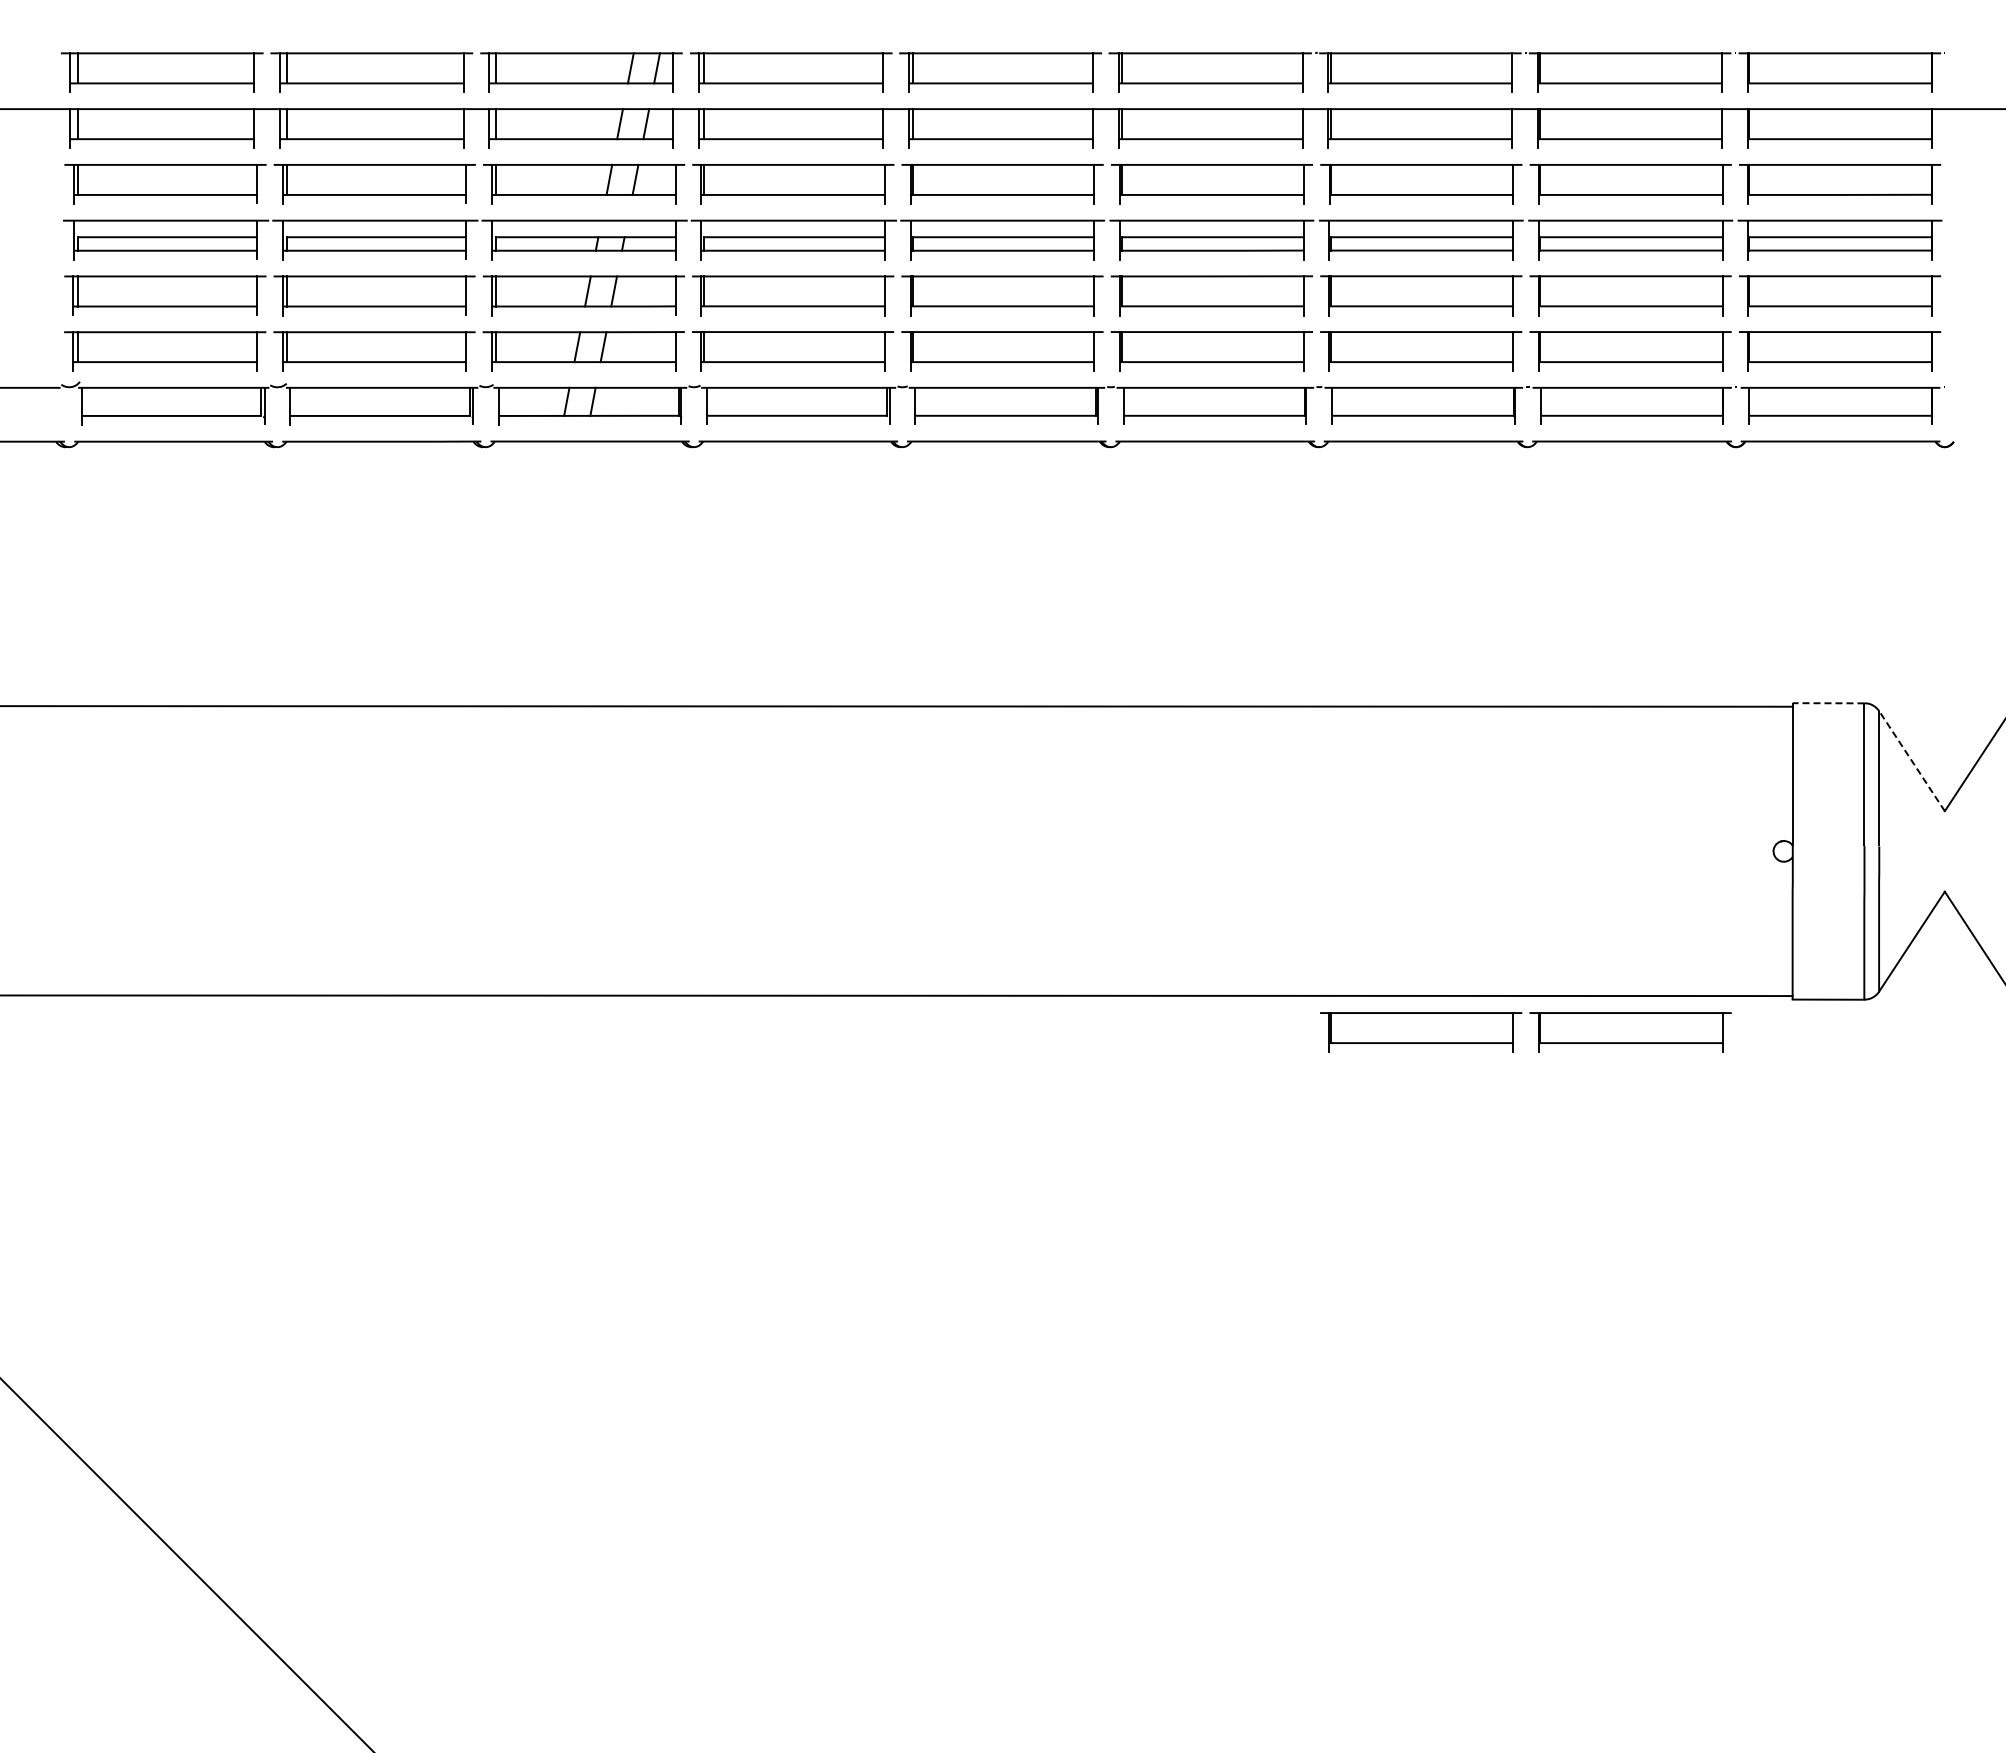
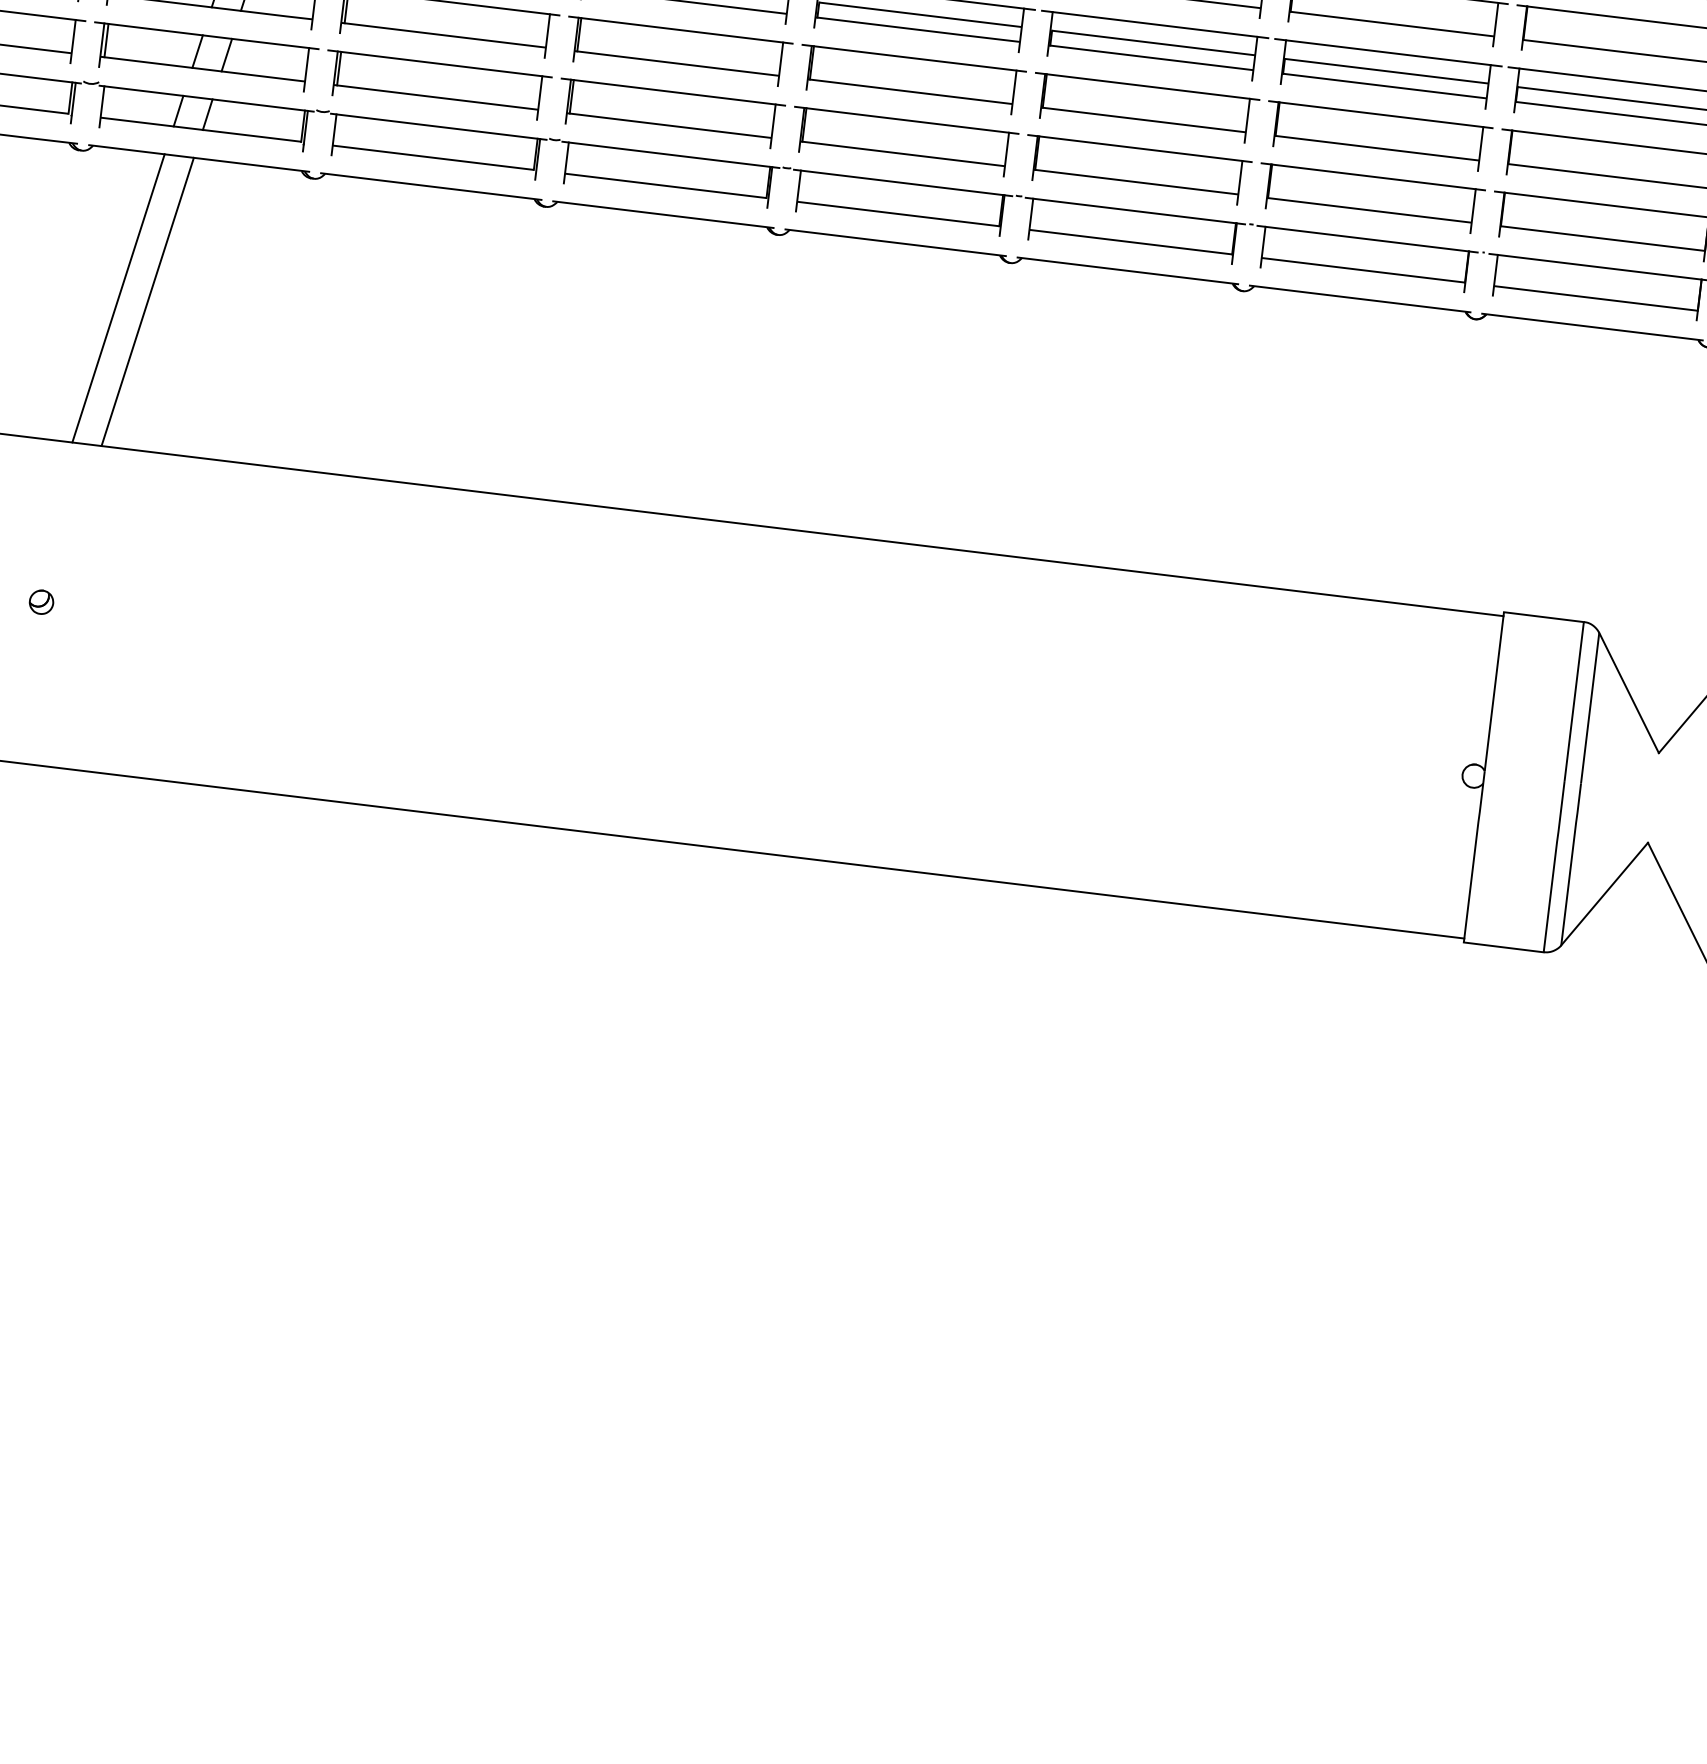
line: (533, 573) -> (118, 297), added
line: (559, 573) -> (147, 301), added
line: (1828, 703) -> (1543, 617), dashed -> solid
line: (1912, 761) -> (1629, 693), dashed -> solid
part: (497, 850) -> (40, 601), added
part: (1513, 1032) -> (1148, 941), removed

